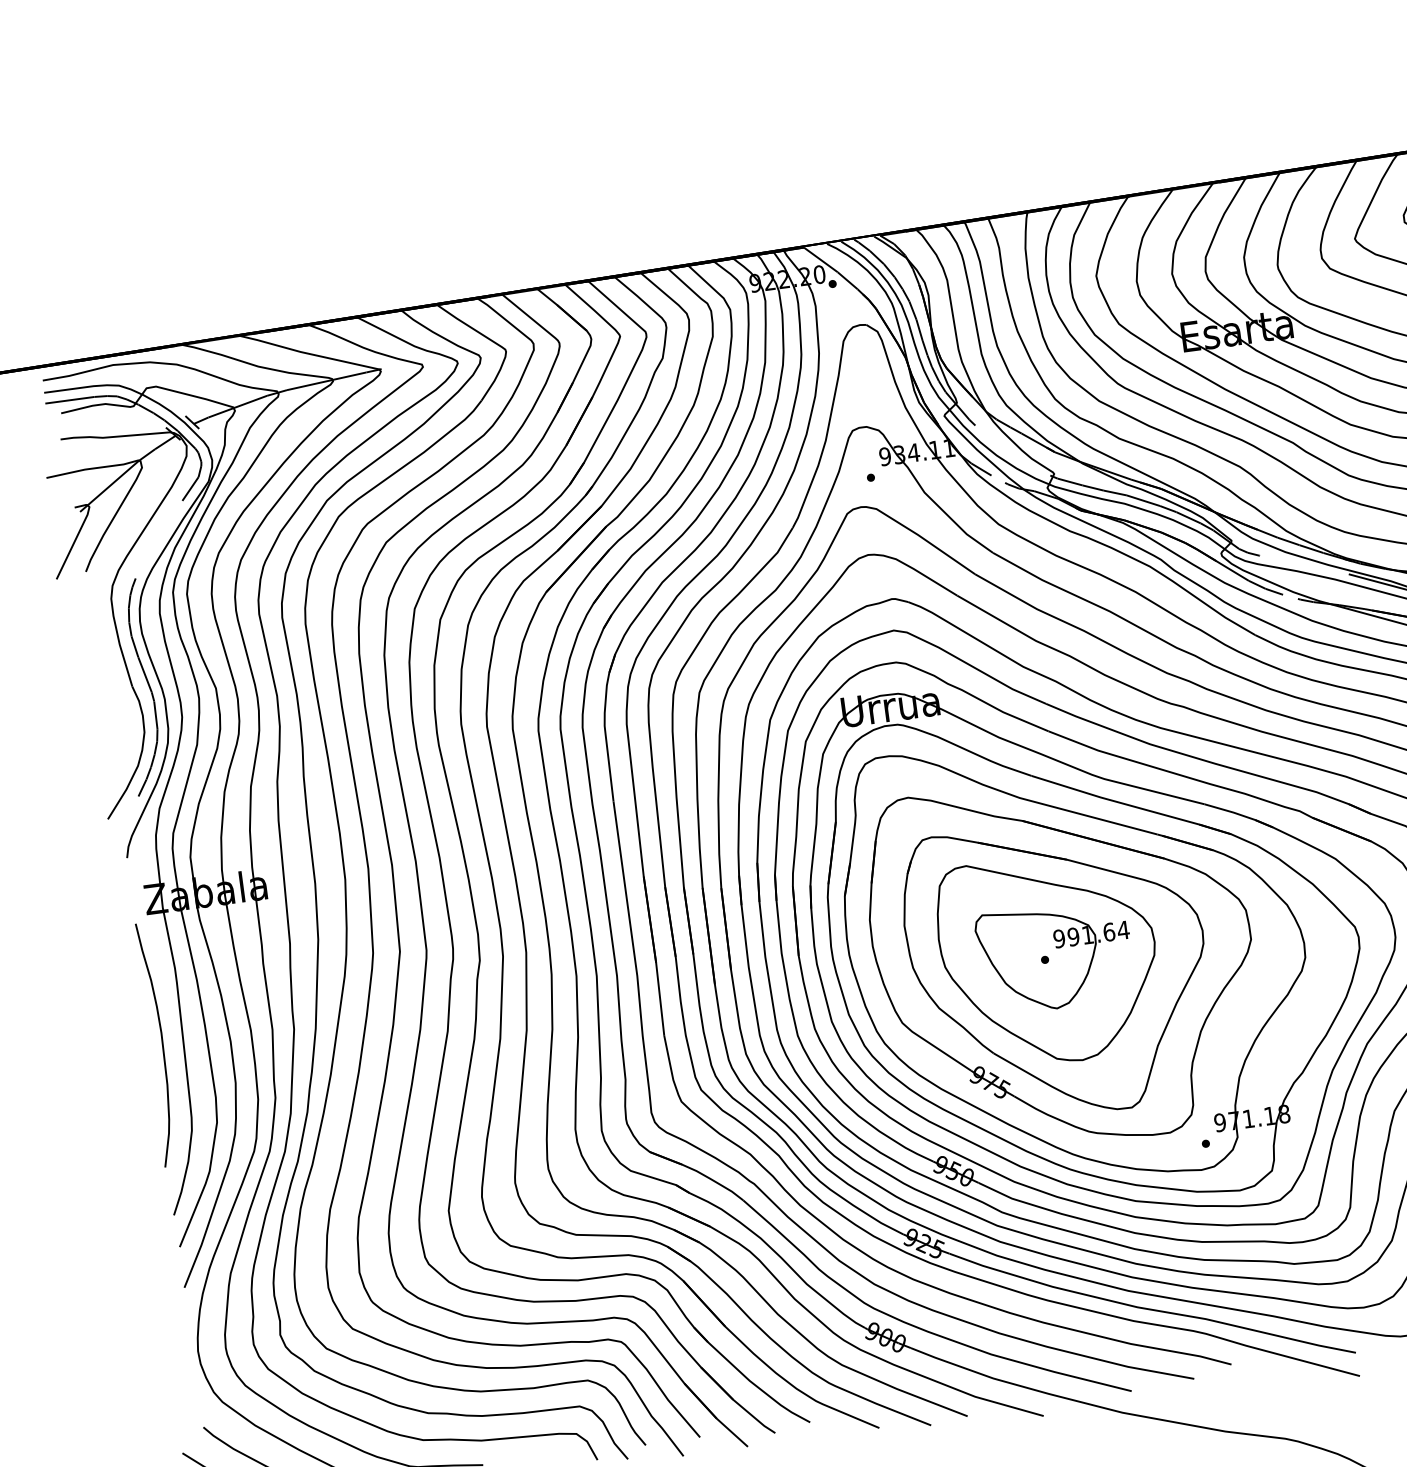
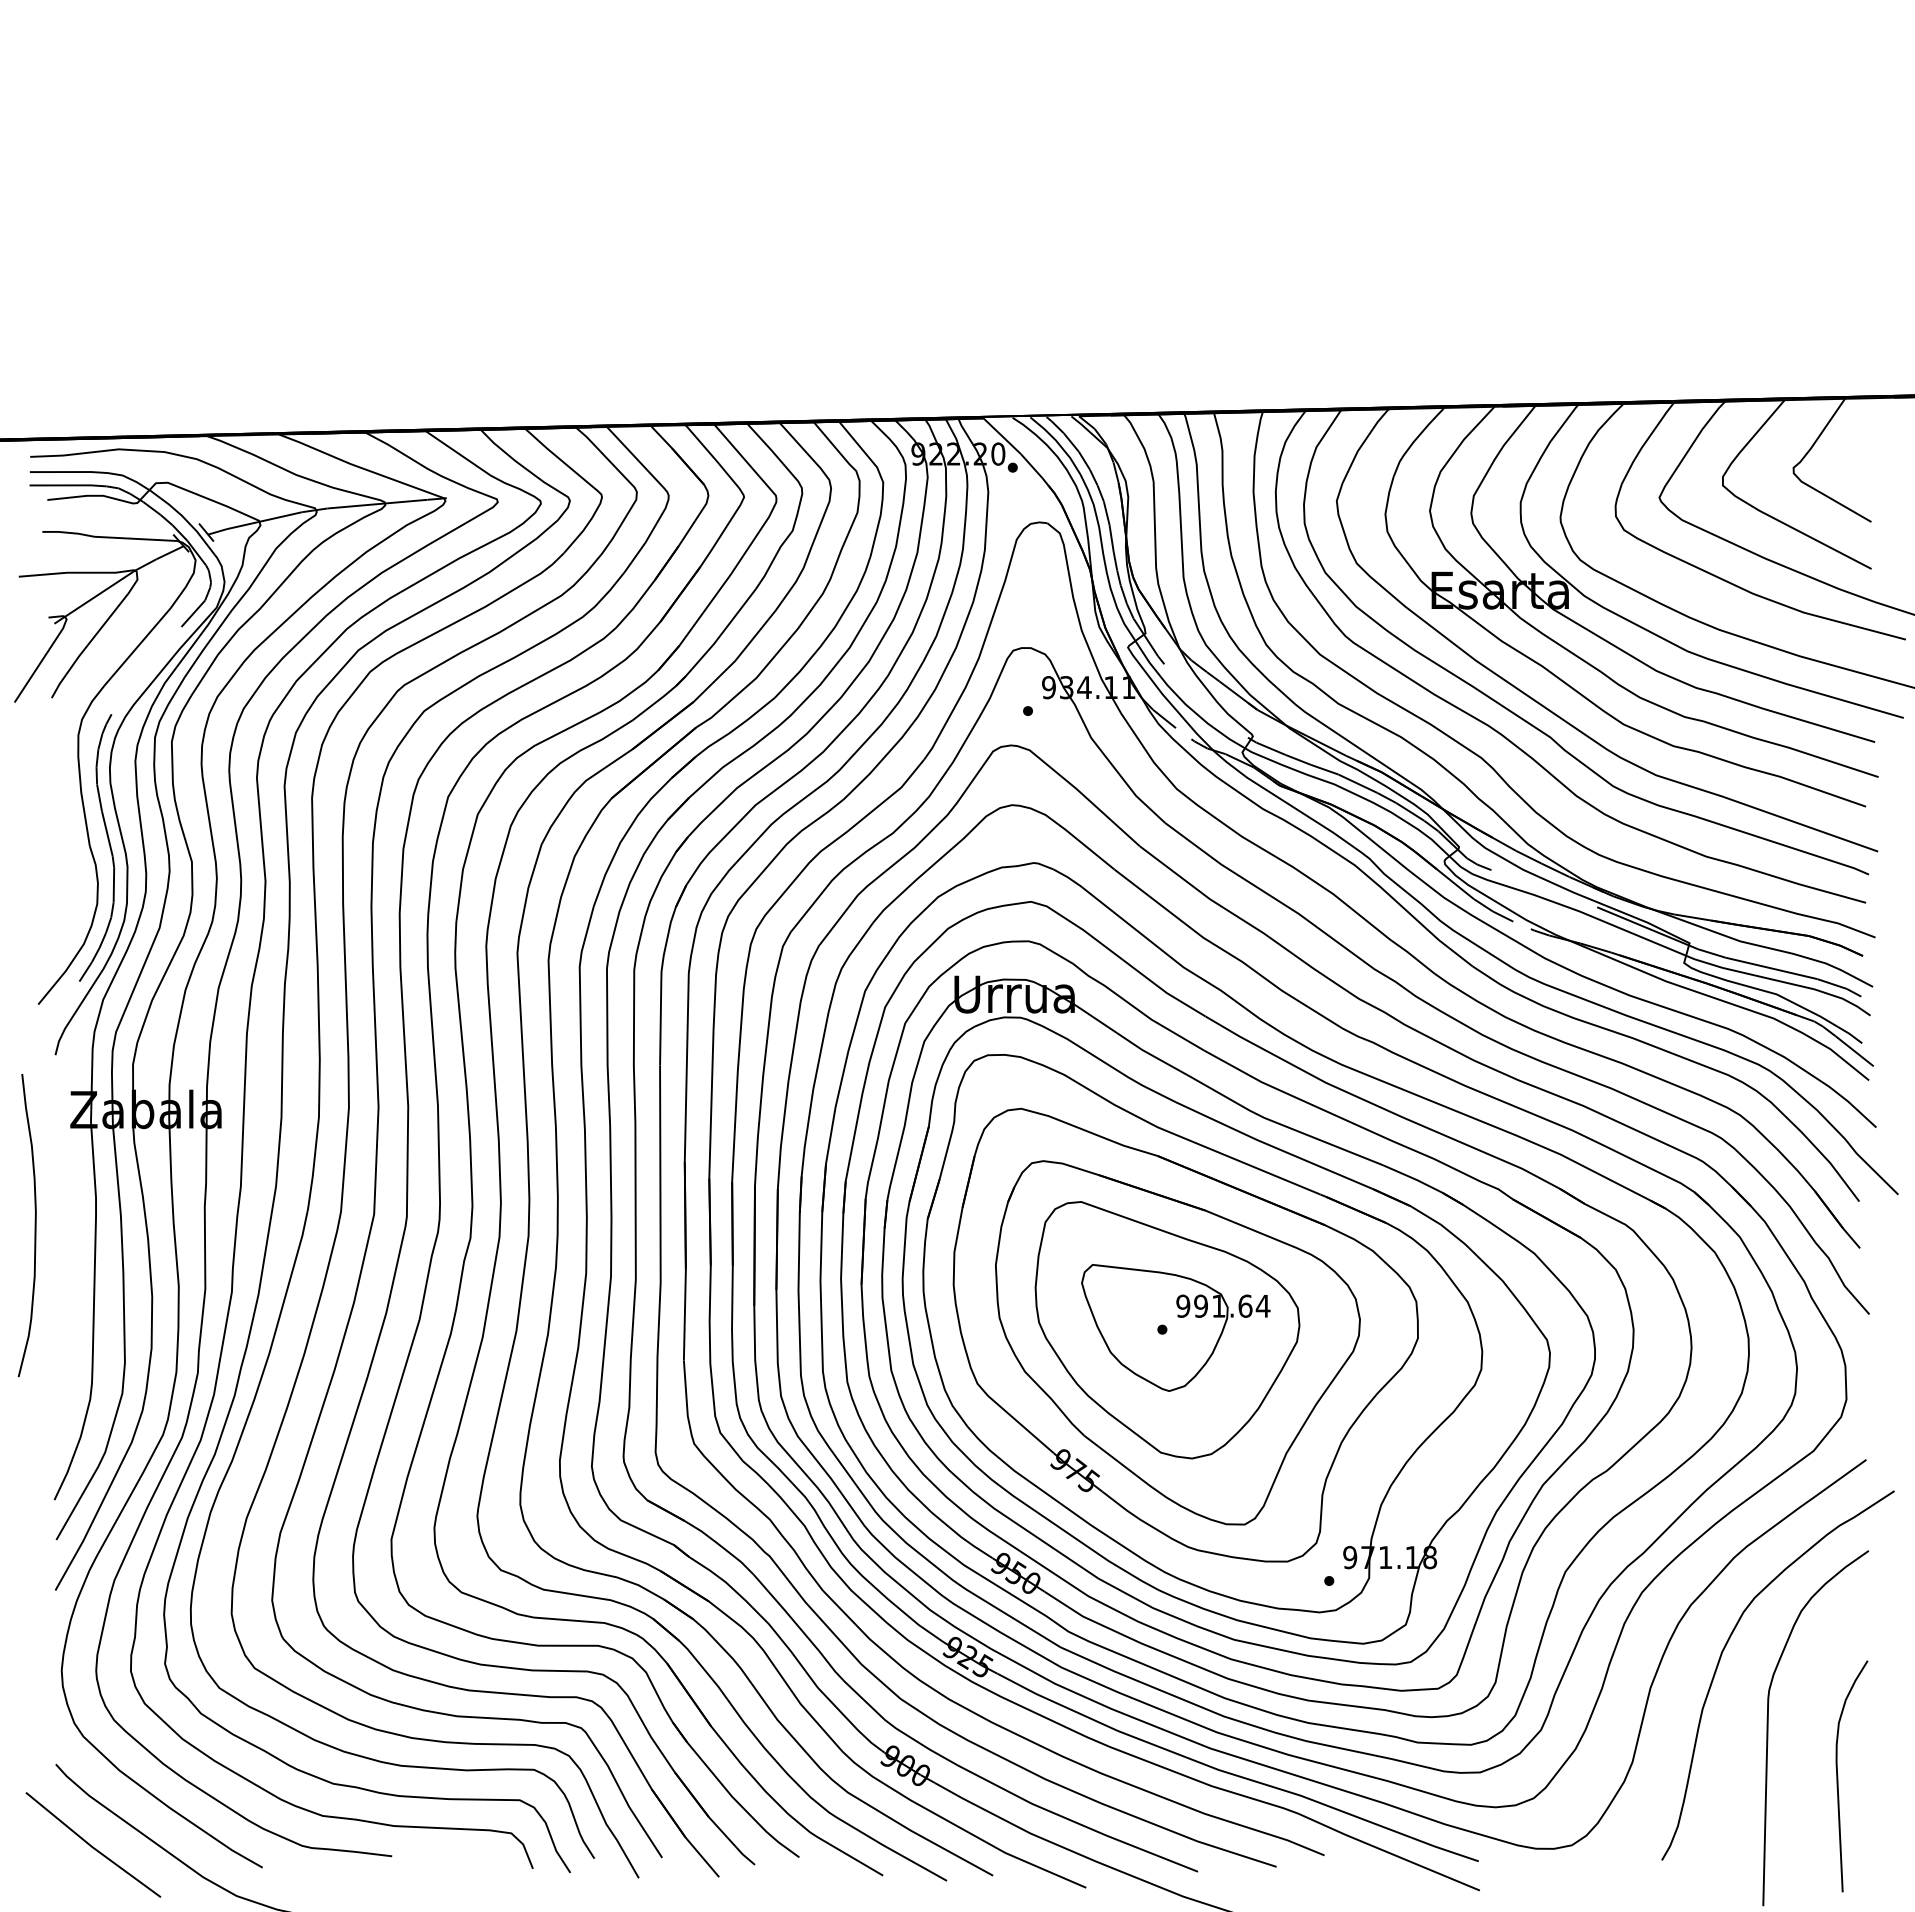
curve: (161, 1044) -> (34, 1225), moved

